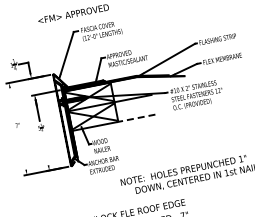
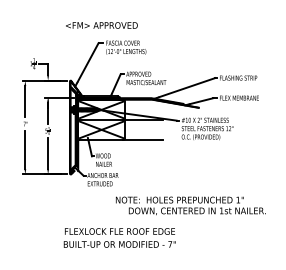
line: (13, 103) -> (25, 101), added
line: (136, 117) -> (143, 139), dashed -> solid
line: (45, 149) -> (48, 153), added
line: (22, 151) -> (25, 150), added

